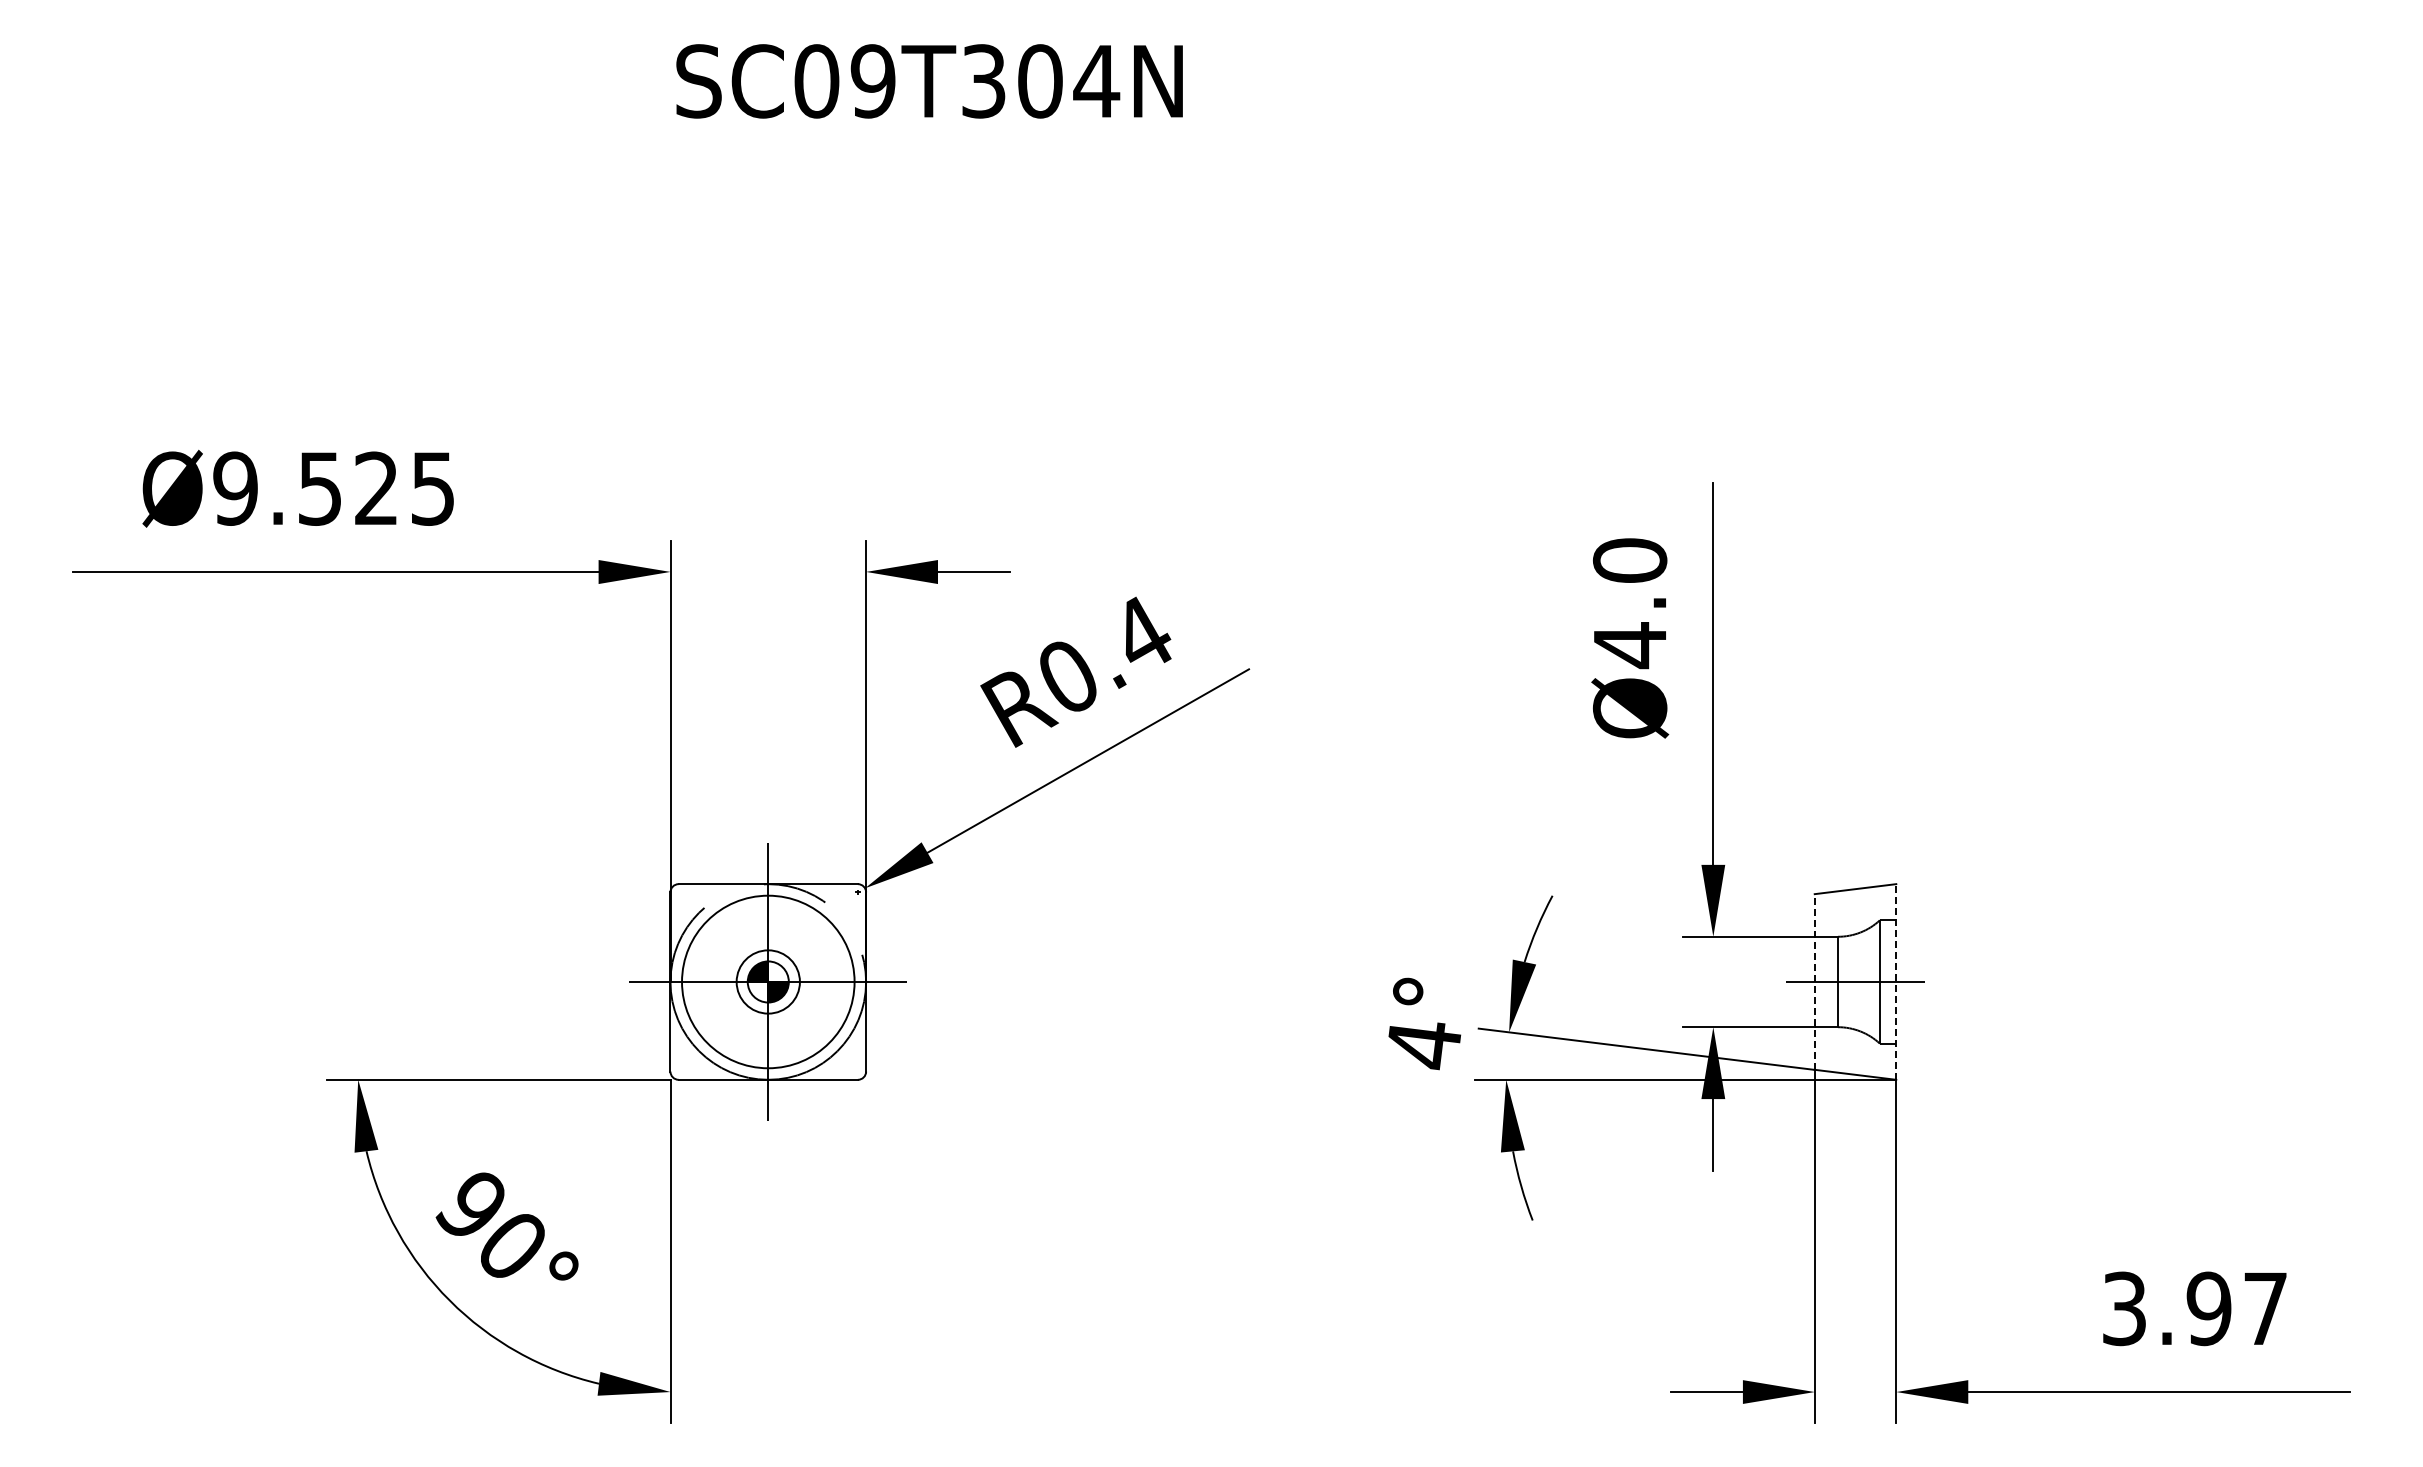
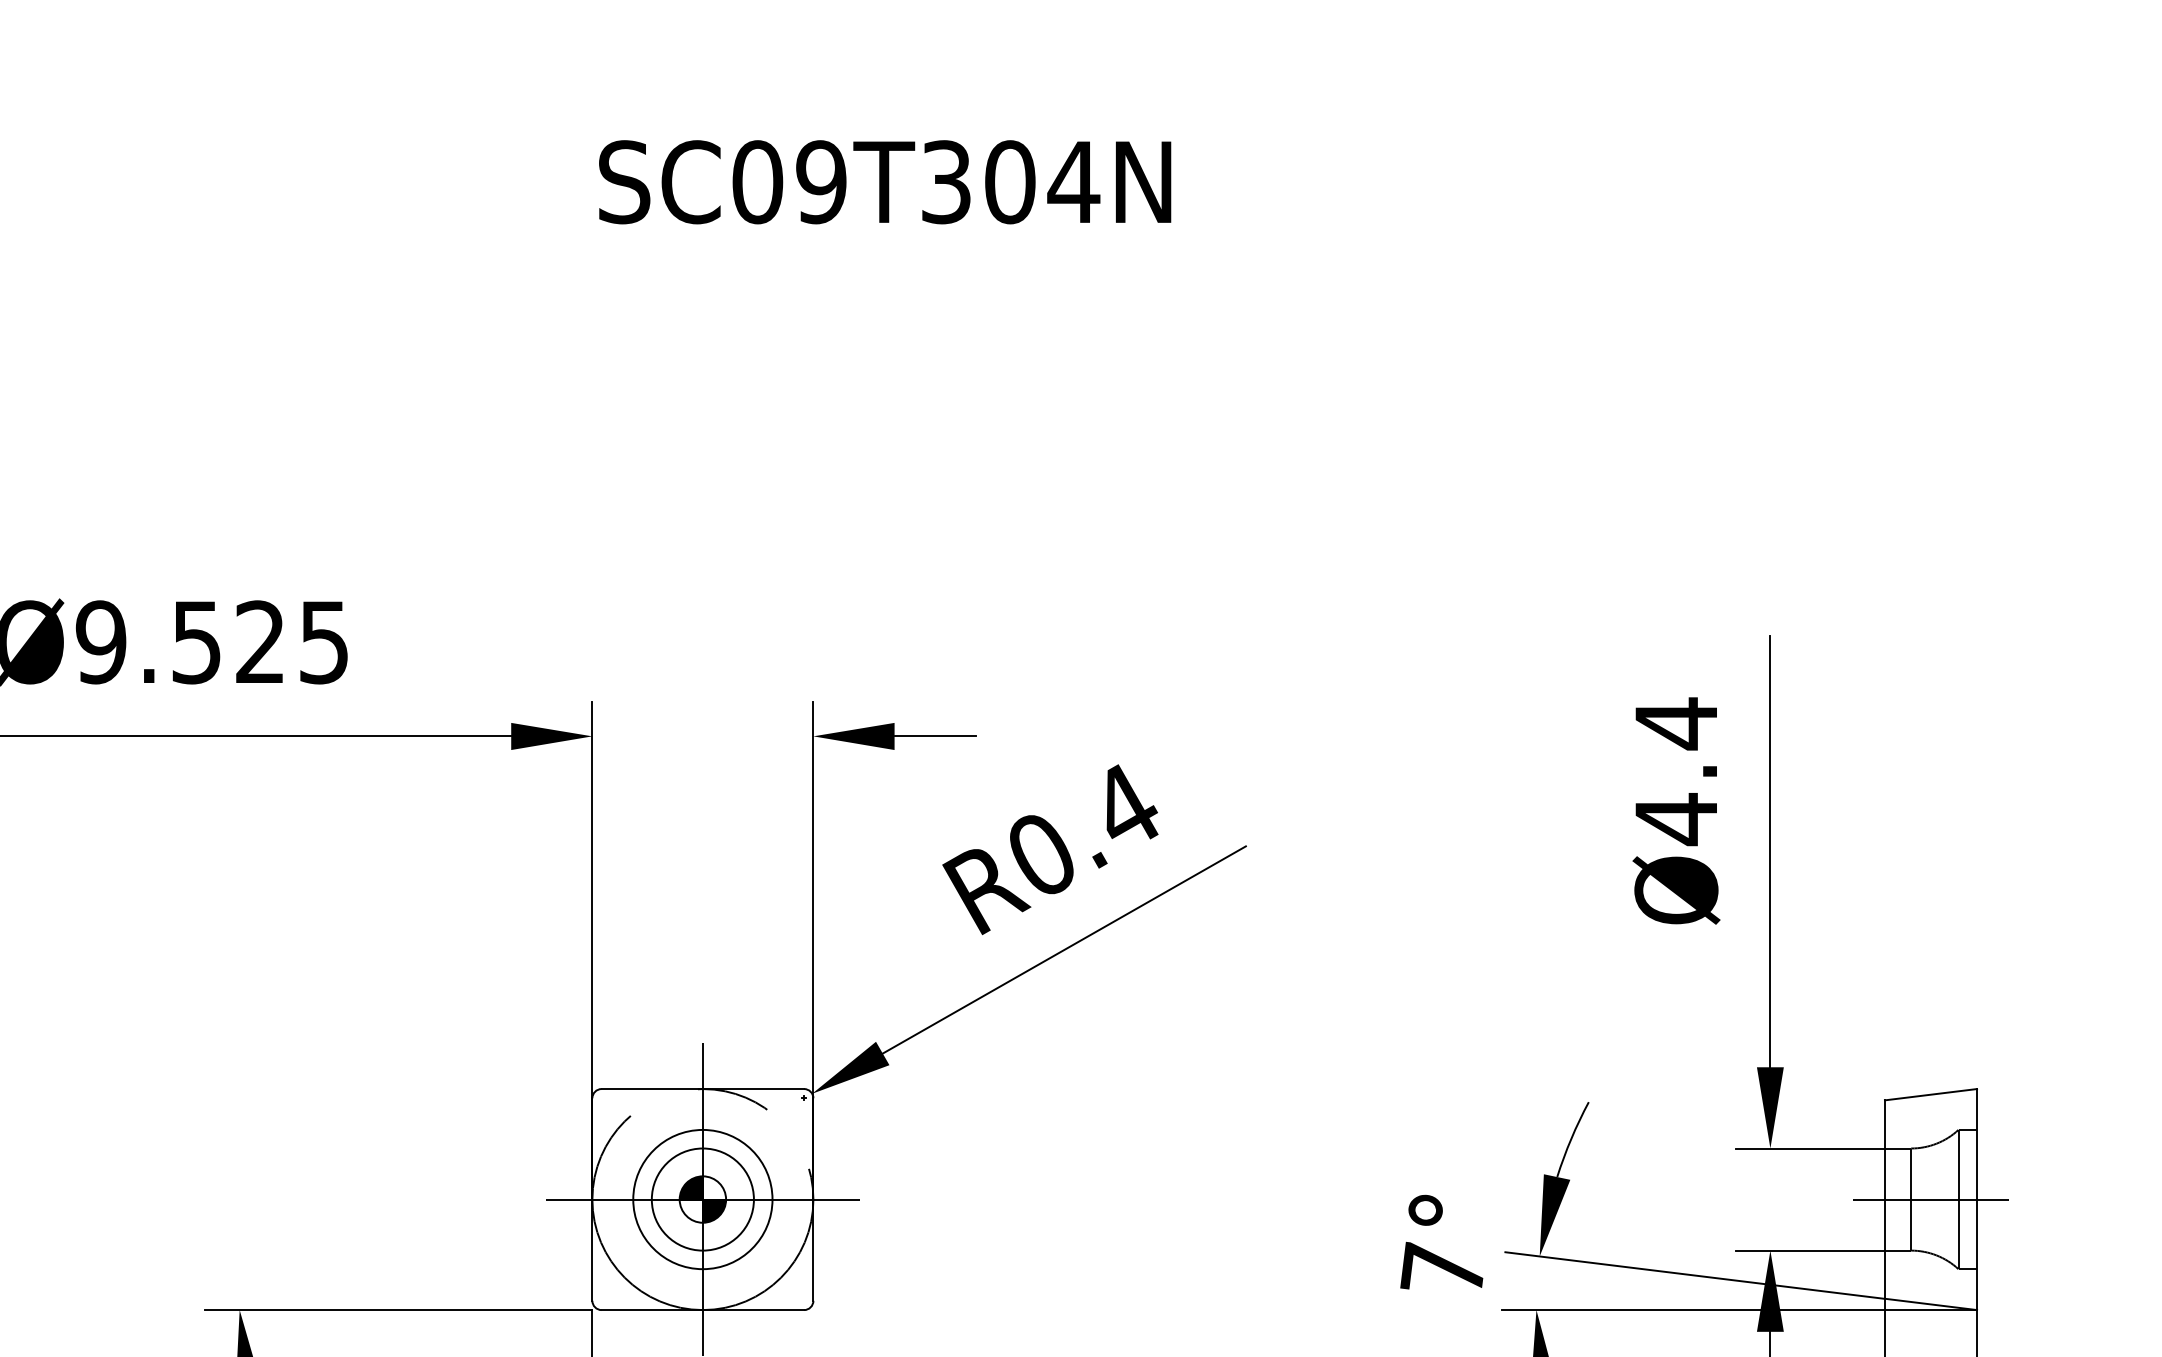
text: (1629, 560) -> (1675, 723), Ø4.0 -> Ø4.4
circle: (767, 981) -> (701, 1199), size x0.71
circle: (768, 981) -> (703, 1199), size x1.43
line: (1814, 981) -> (1884, 1199), dashed -> solid
line: (1896, 981) -> (1977, 1199), dashed -> solid
text: (1423, 1044) -> (1443, 1270), 4° -> 7°

